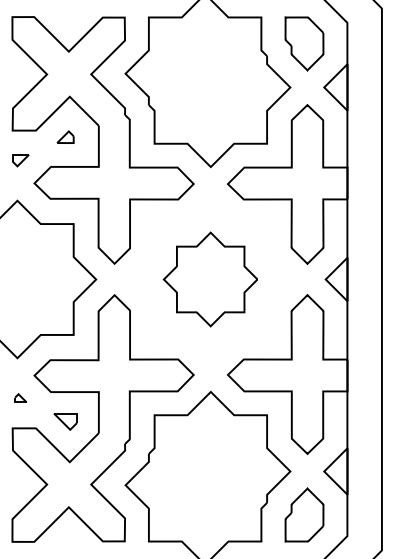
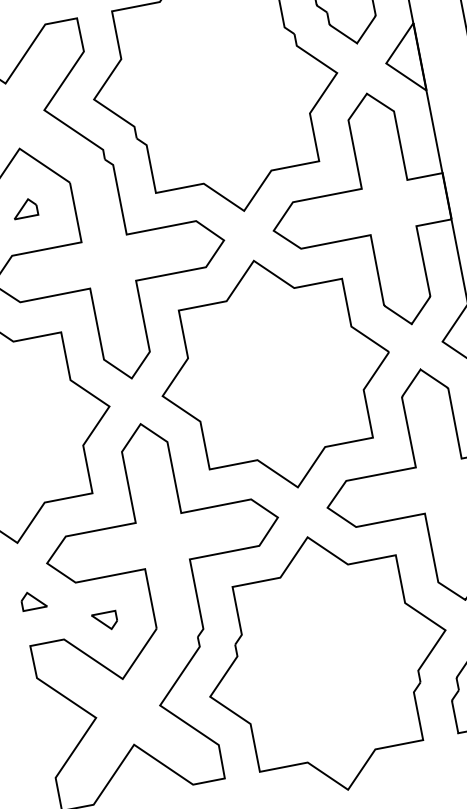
part: (210, 279) -> (275, 374), size x1.67
part: (20, 397) -> (32, 599), size x1.43
part: (65, 421) -> (105, 621), size x0.71

